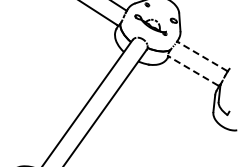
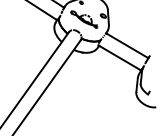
line: (202, 56) -> (127, 45), dashed -> solid
line: (193, 71) -> (119, 58), dashed -> solid

